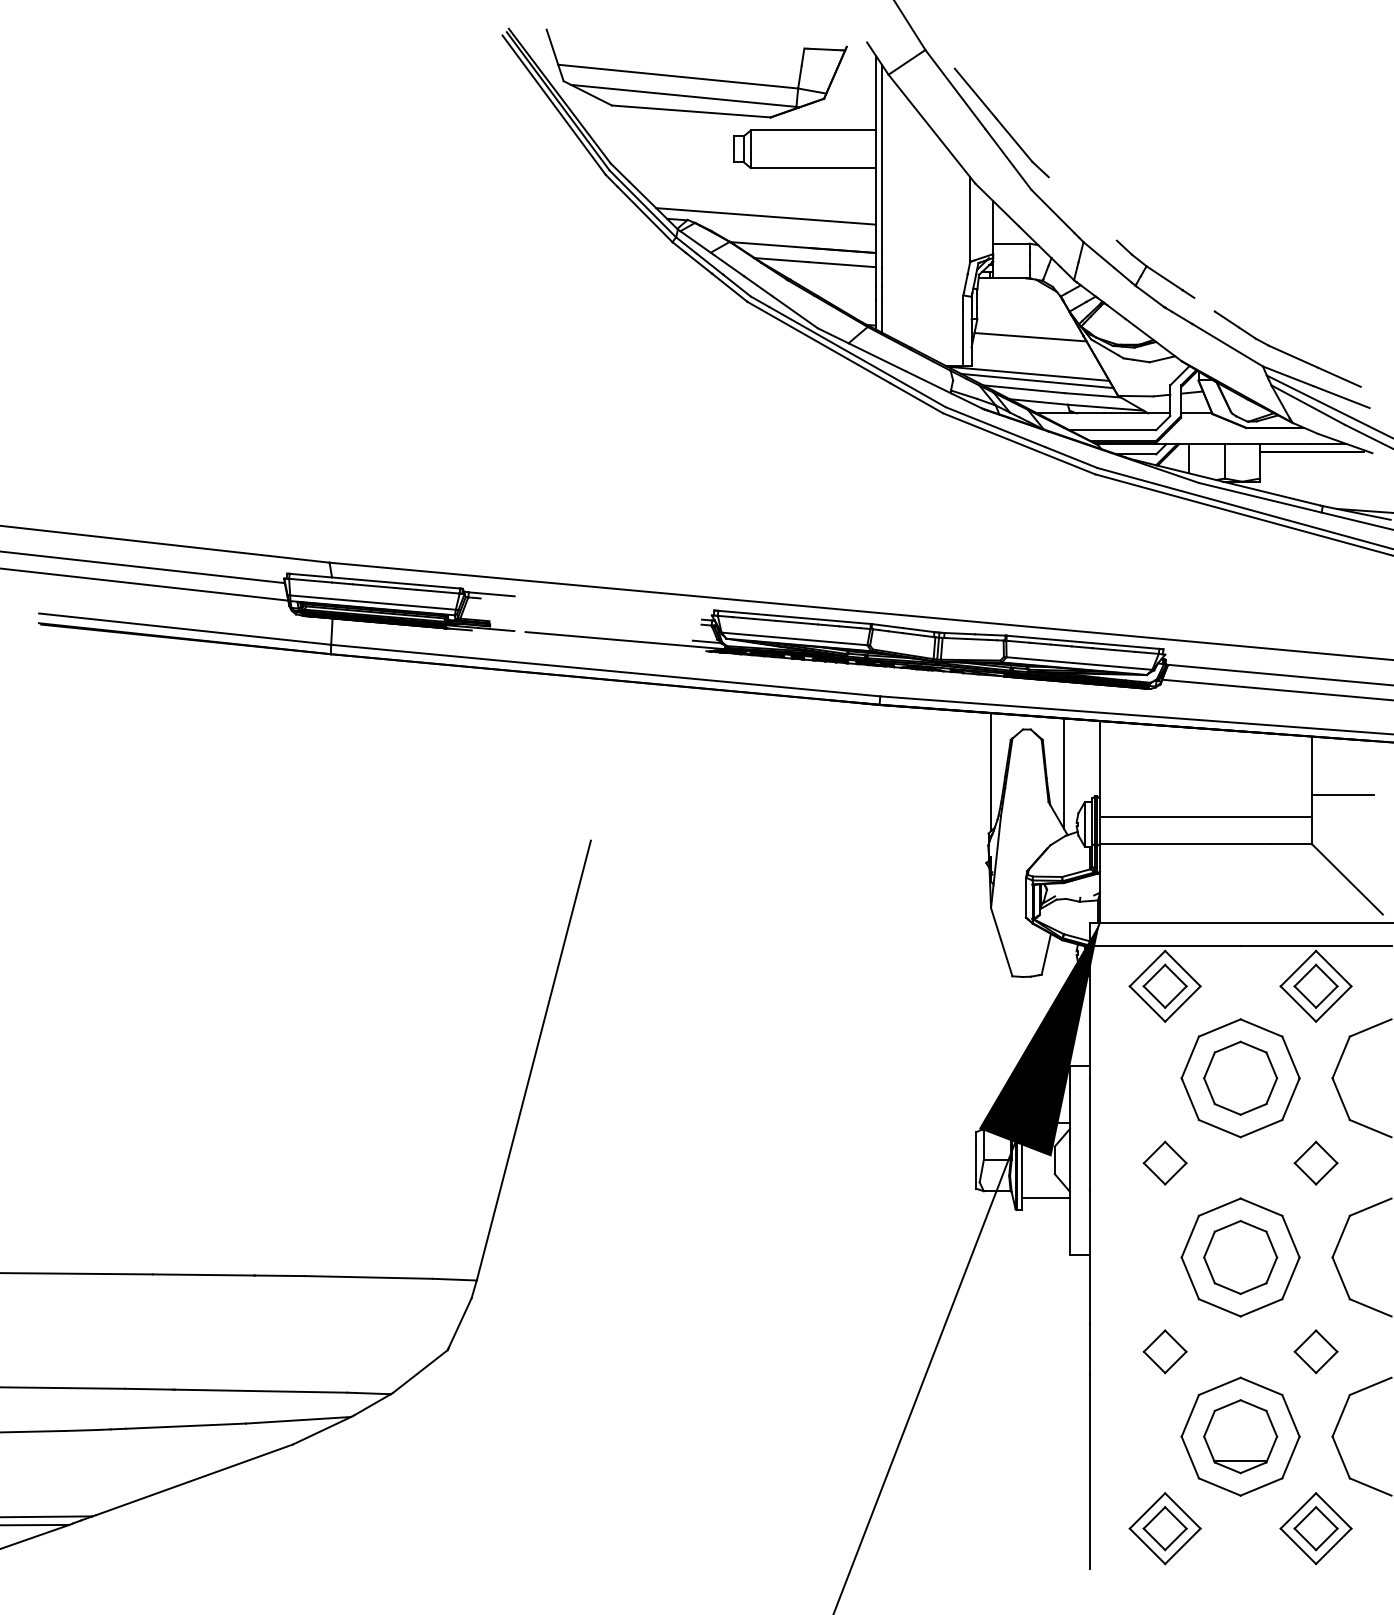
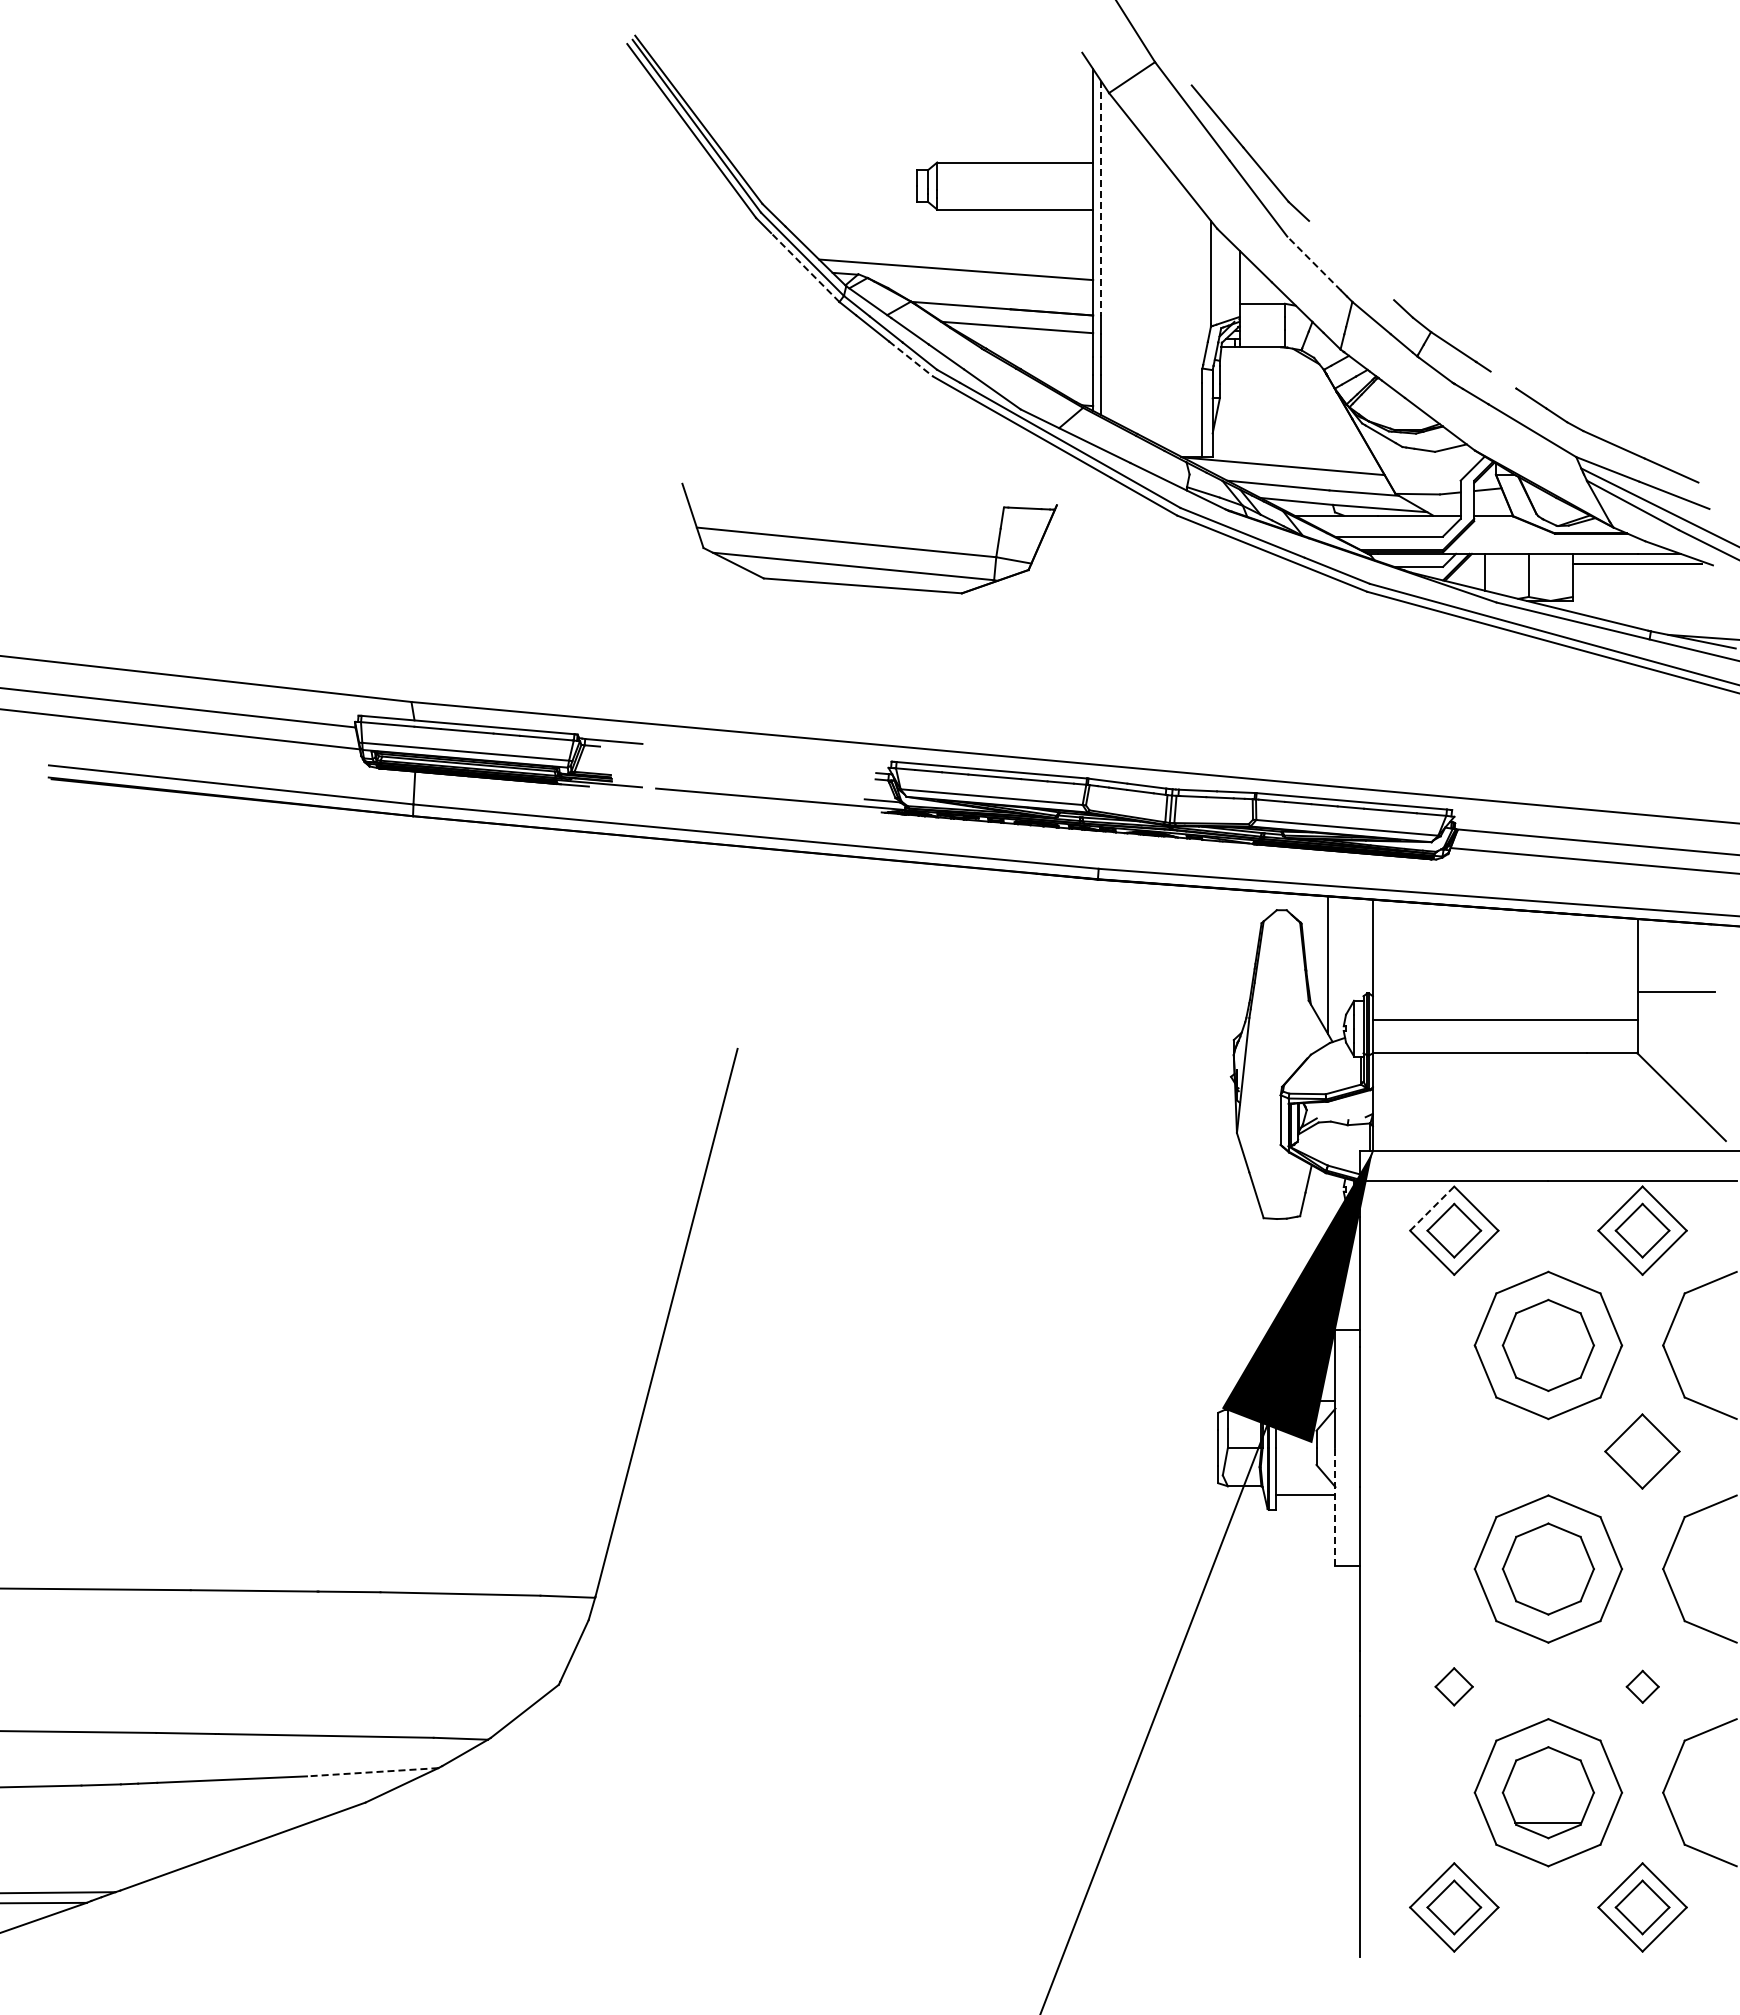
part: (696, 73) -> (869, 538), moved
line: (881, 159) -> (1100, 198), solid -> dashed
line: (1052, 211) -> (1313, 263), solid -> dashed
line: (645, 214) -> (805, 267), solid -> dashed
line: (730, 288) -> (911, 359), solid -> dashed
line: (1030, 337) -> (1286, 420), removed
line: (1037, 381) -> (1294, 475), removed
line: (990, 772) -> (1236, 963), removed
line: (1147, 968) -> (1432, 1208), solid -> dashed
part: (1164, 1162) -> (1453, 1450), removed
part: (1316, 1162) -> (1642, 1450), size x1.4
line: (1070, 1207) -> (1335, 1506), solid -> dashed
part: (1164, 1351) -> (1453, 1686), size x0.7
part: (1316, 1351) -> (1642, 1686), size x0.6
line: (298, 1420) -> (372, 1772), solid -> dashed

